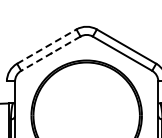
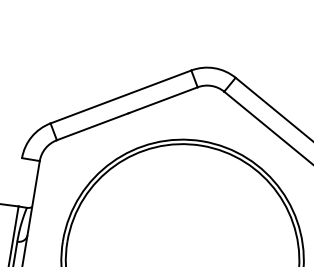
line: (47, 46) -> (122, 96), dashed -> solid
line: (50, 53) -> (126, 113), dashed -> solid

